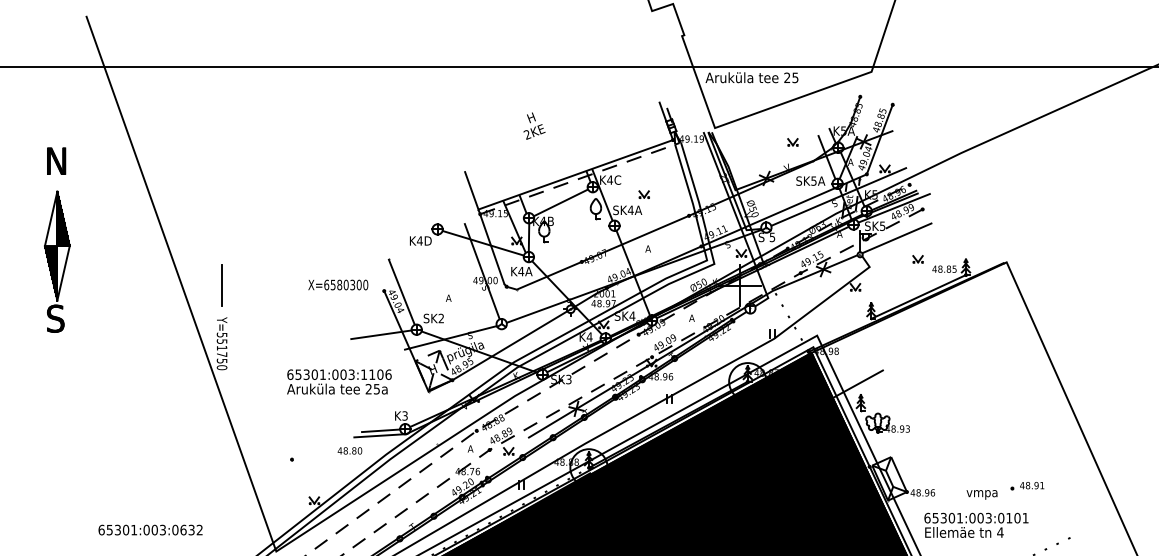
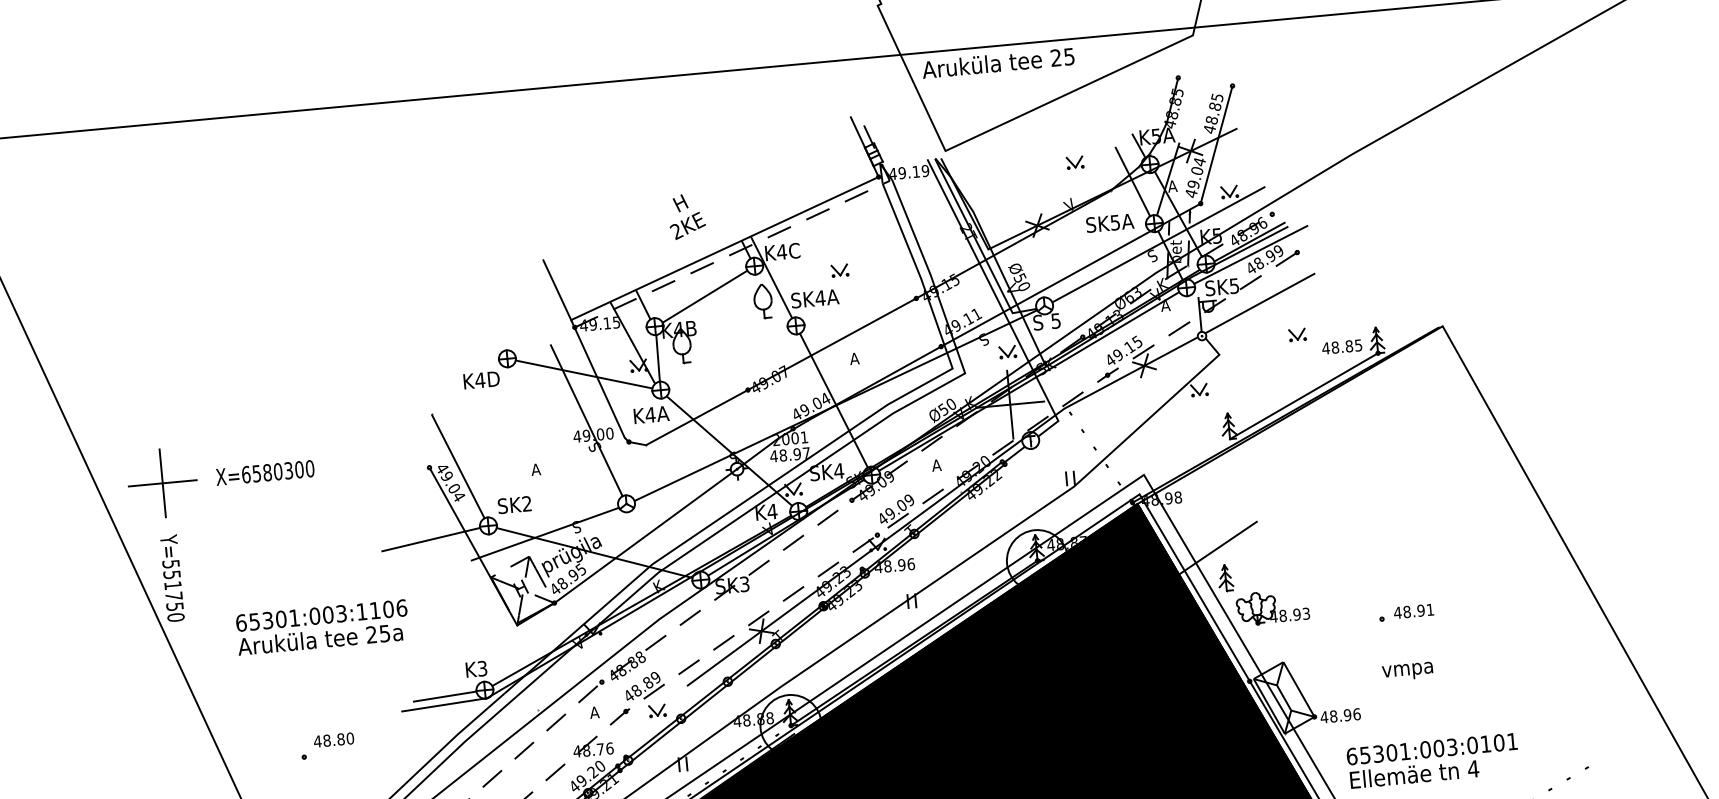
text: (534, 125) -> (686, 215), moved
text: (338, 284) -> (265, 472), moved
line: (221, 285) -> (162, 483), added
text: (339, 381) -> (322, 626), moved
text: (349, 450) -> (333, 739), moved
part: (1027, 486) -> (1406, 613), moved
text: (981, 494) -> (1406, 671), moved

